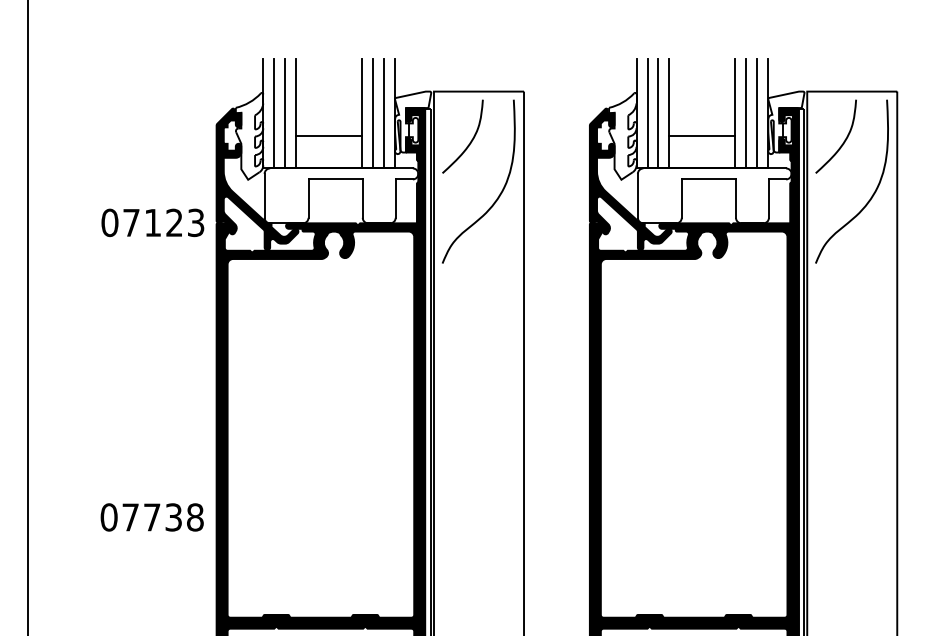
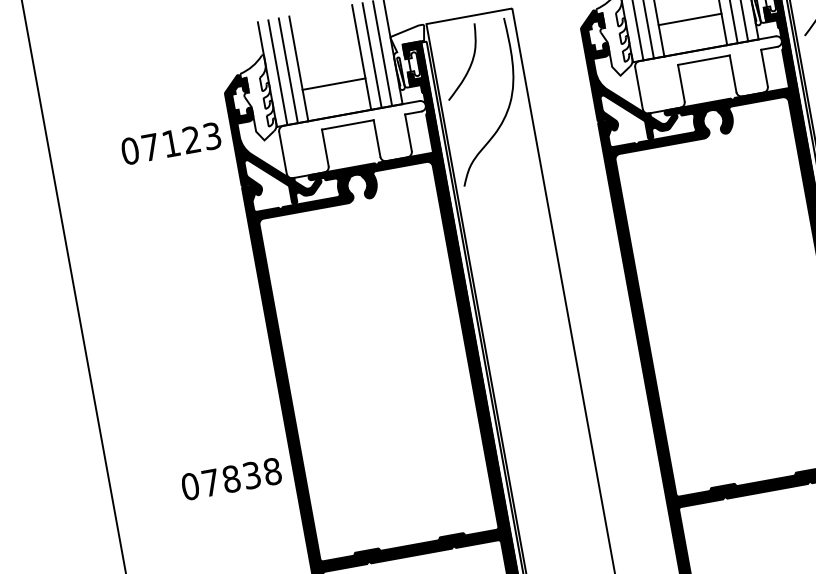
text: (152, 222) -> (170, 143), moved
text: (151, 517) -> (230, 479), 07738 -> 07838

